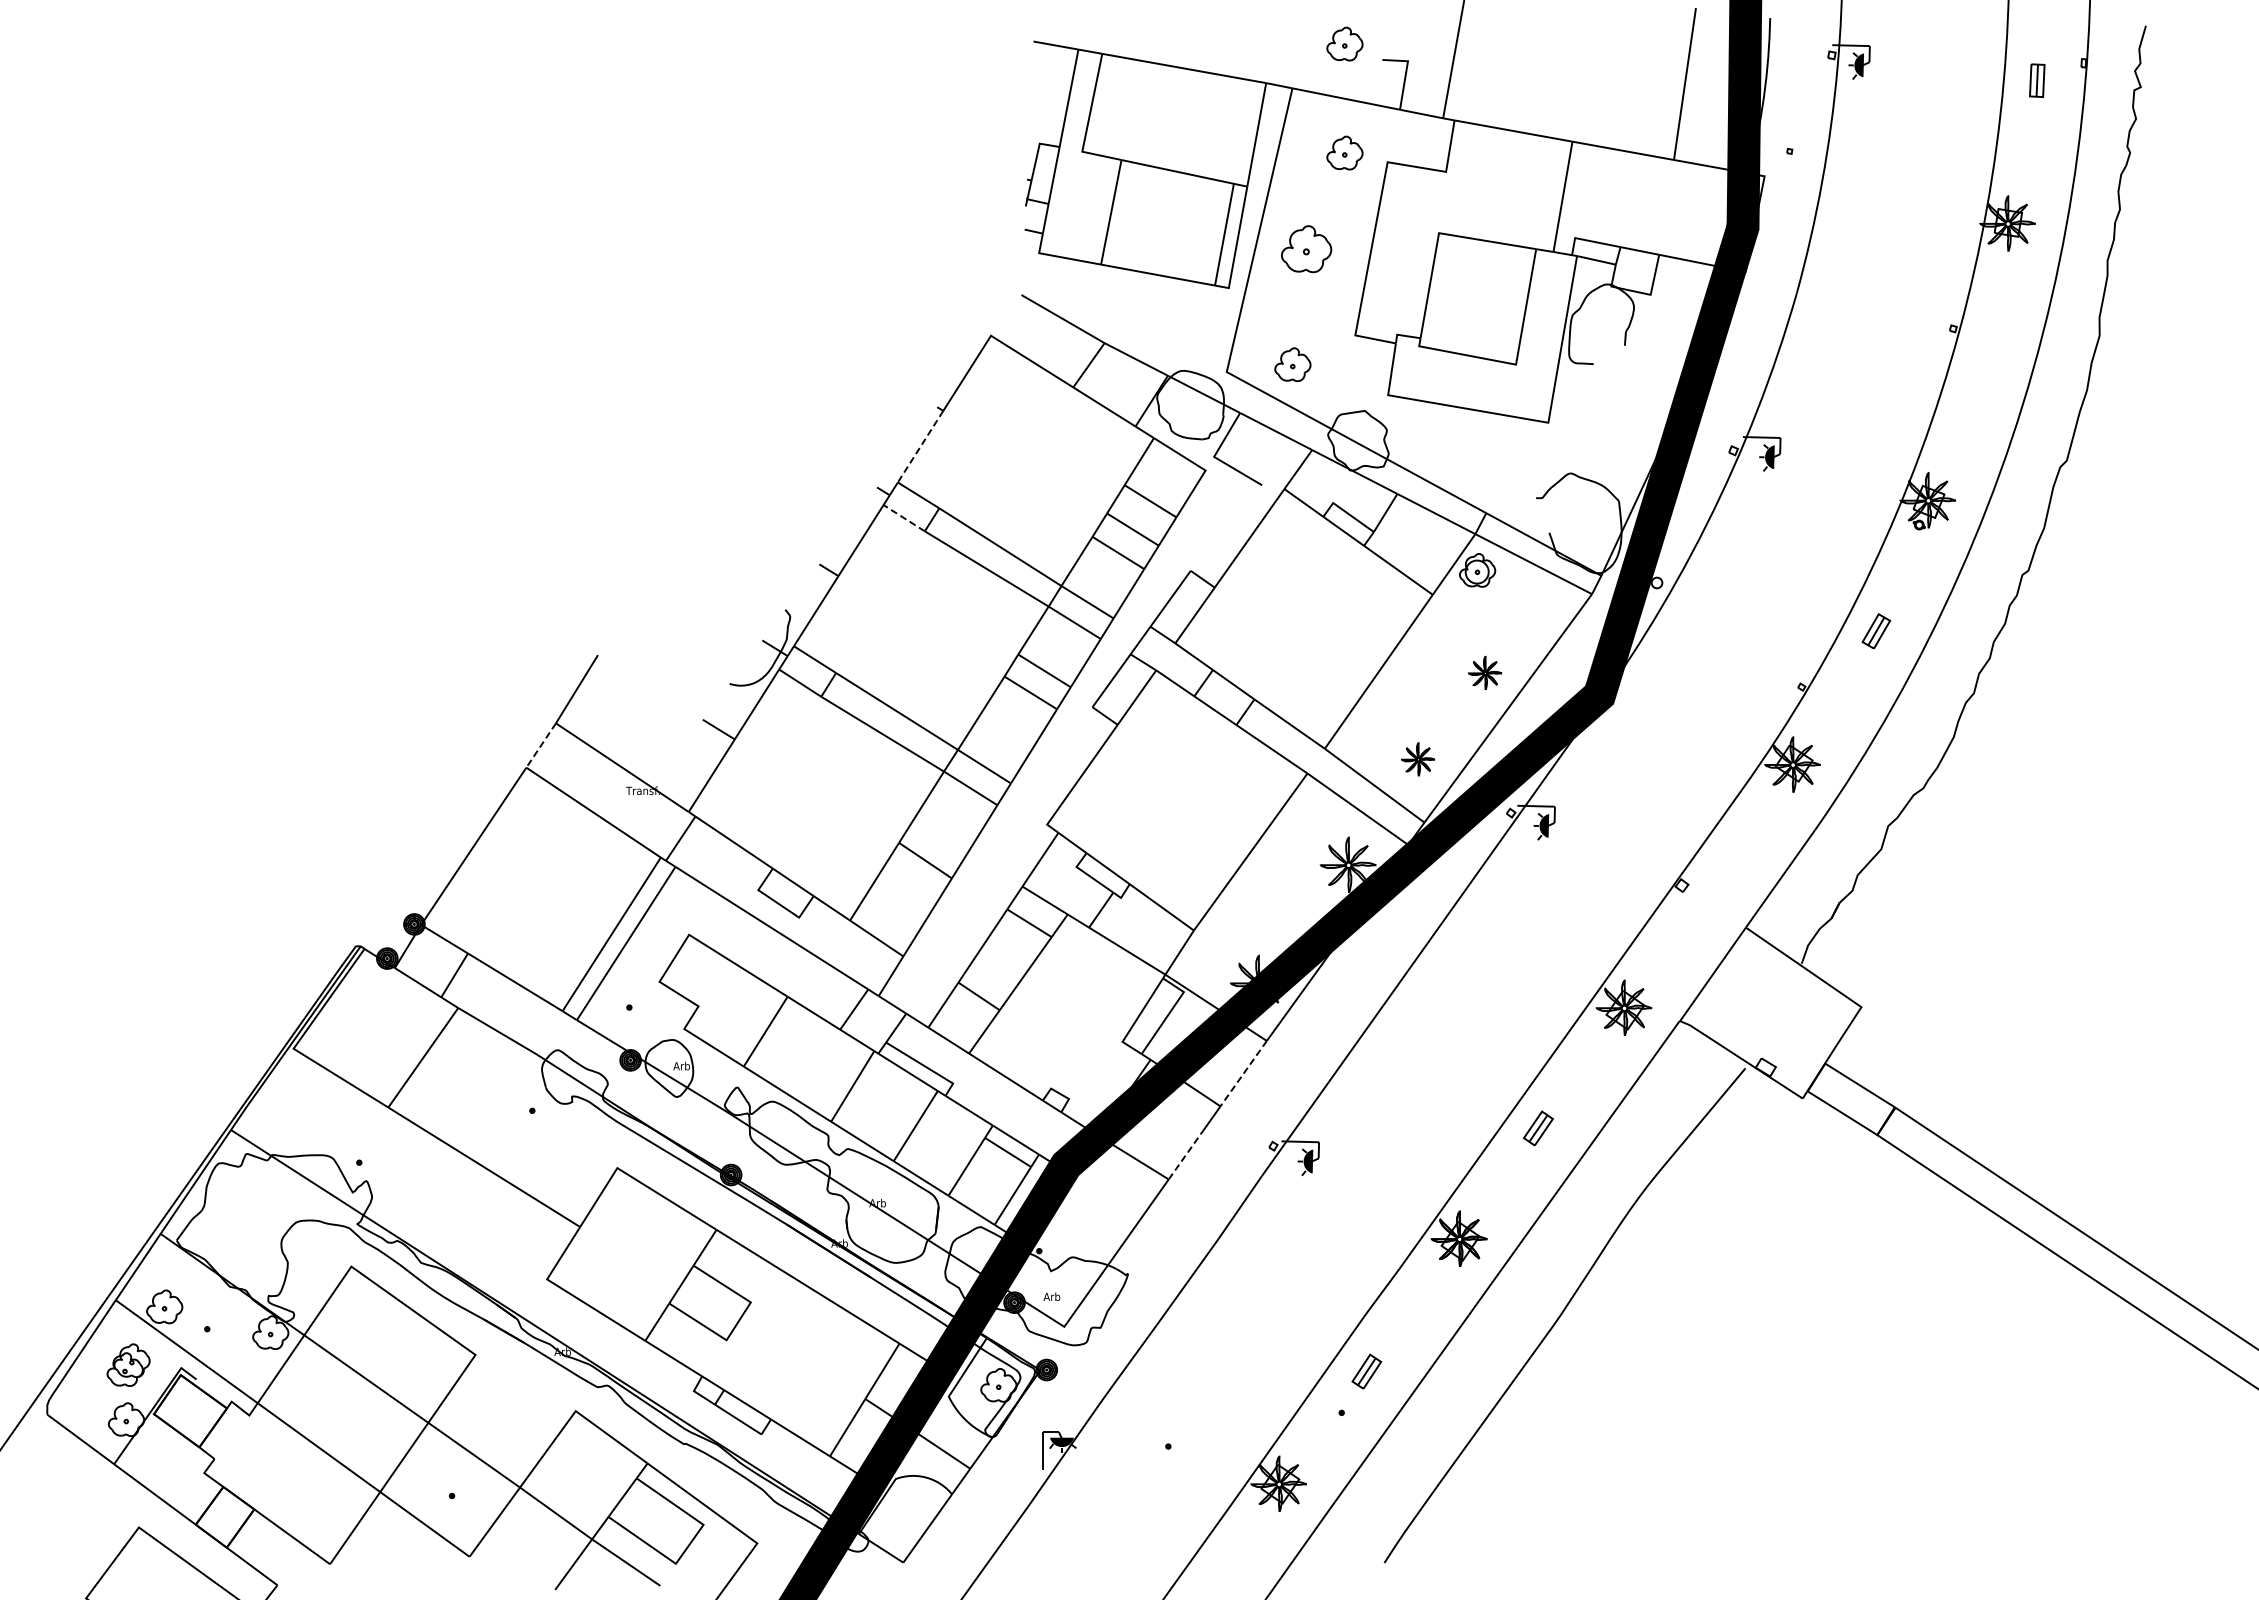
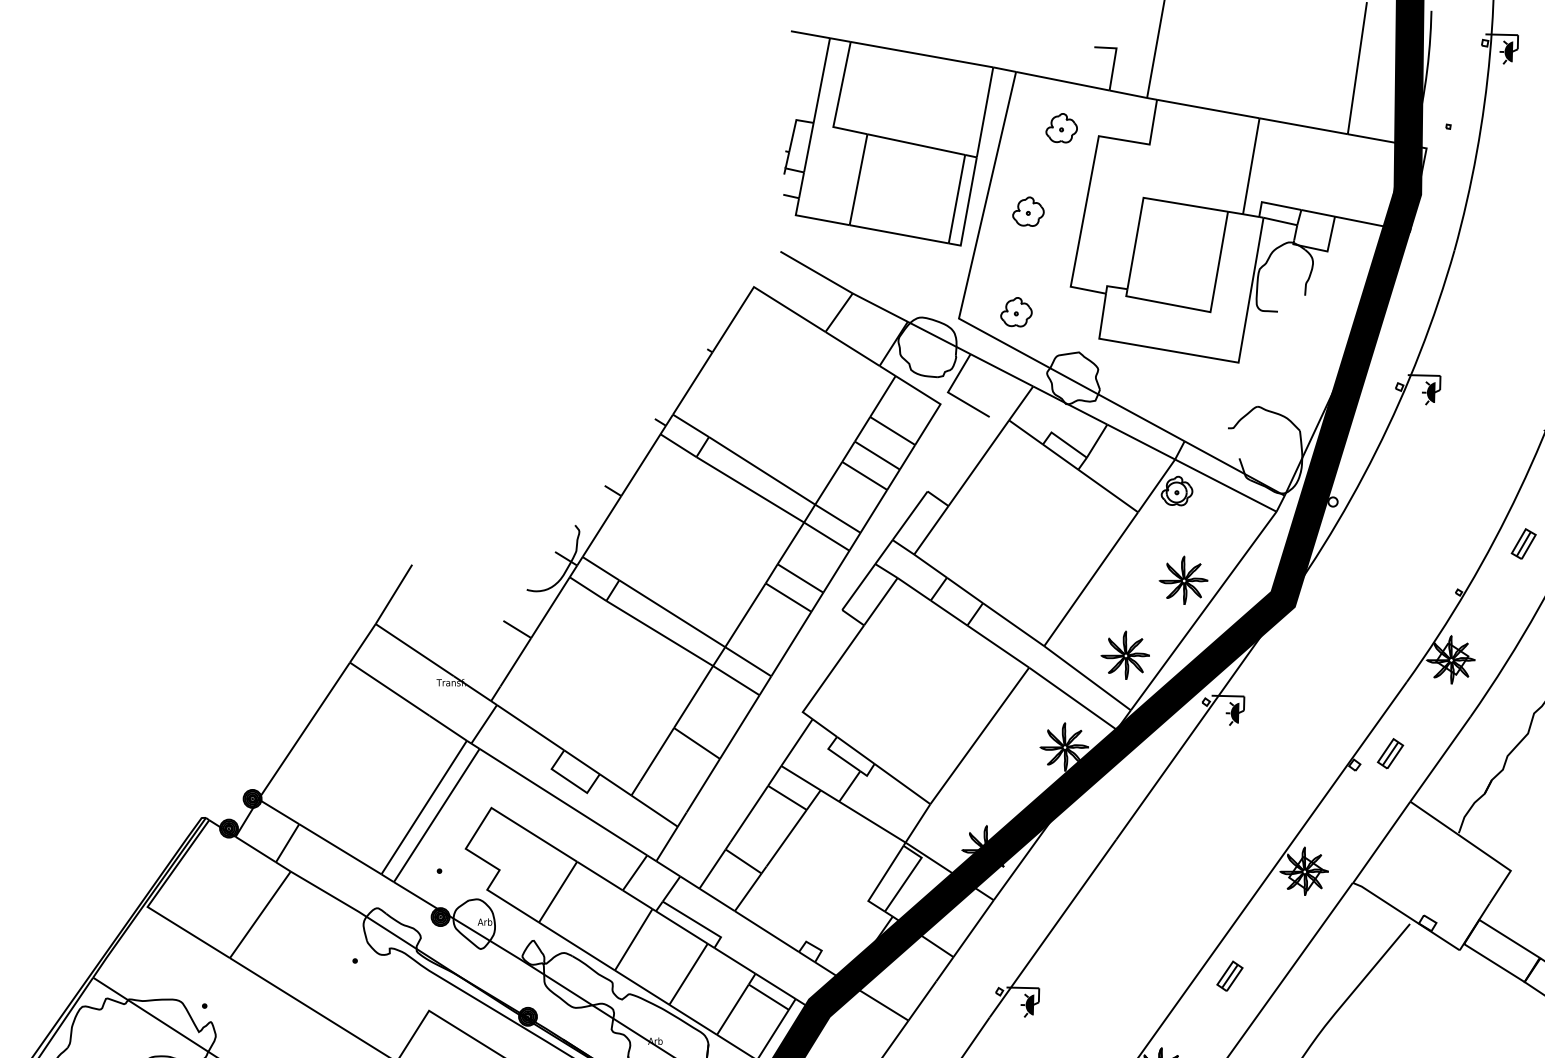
part: (1344, 43) -> (1061, 32), removed
part: (1306, 248) -> (1028, 211), size x0.71
line: (920, 447) -> (692, 384), dashed -> solid
line: (903, 517) -> (677, 445), dashed -> solid
part: (1484, 672) -> (1183, 579), size x1.67
line: (541, 745) -> (363, 643), dashed -> solid
part: (1417, 759) -> (1124, 655), size x1.67
part: (1722, 872) -> (1390, 753), added
line: (1243, 1074) -> (973, 929), dashed -> solid
line: (1184, 1156) -> (922, 1000), dashed -> solid

